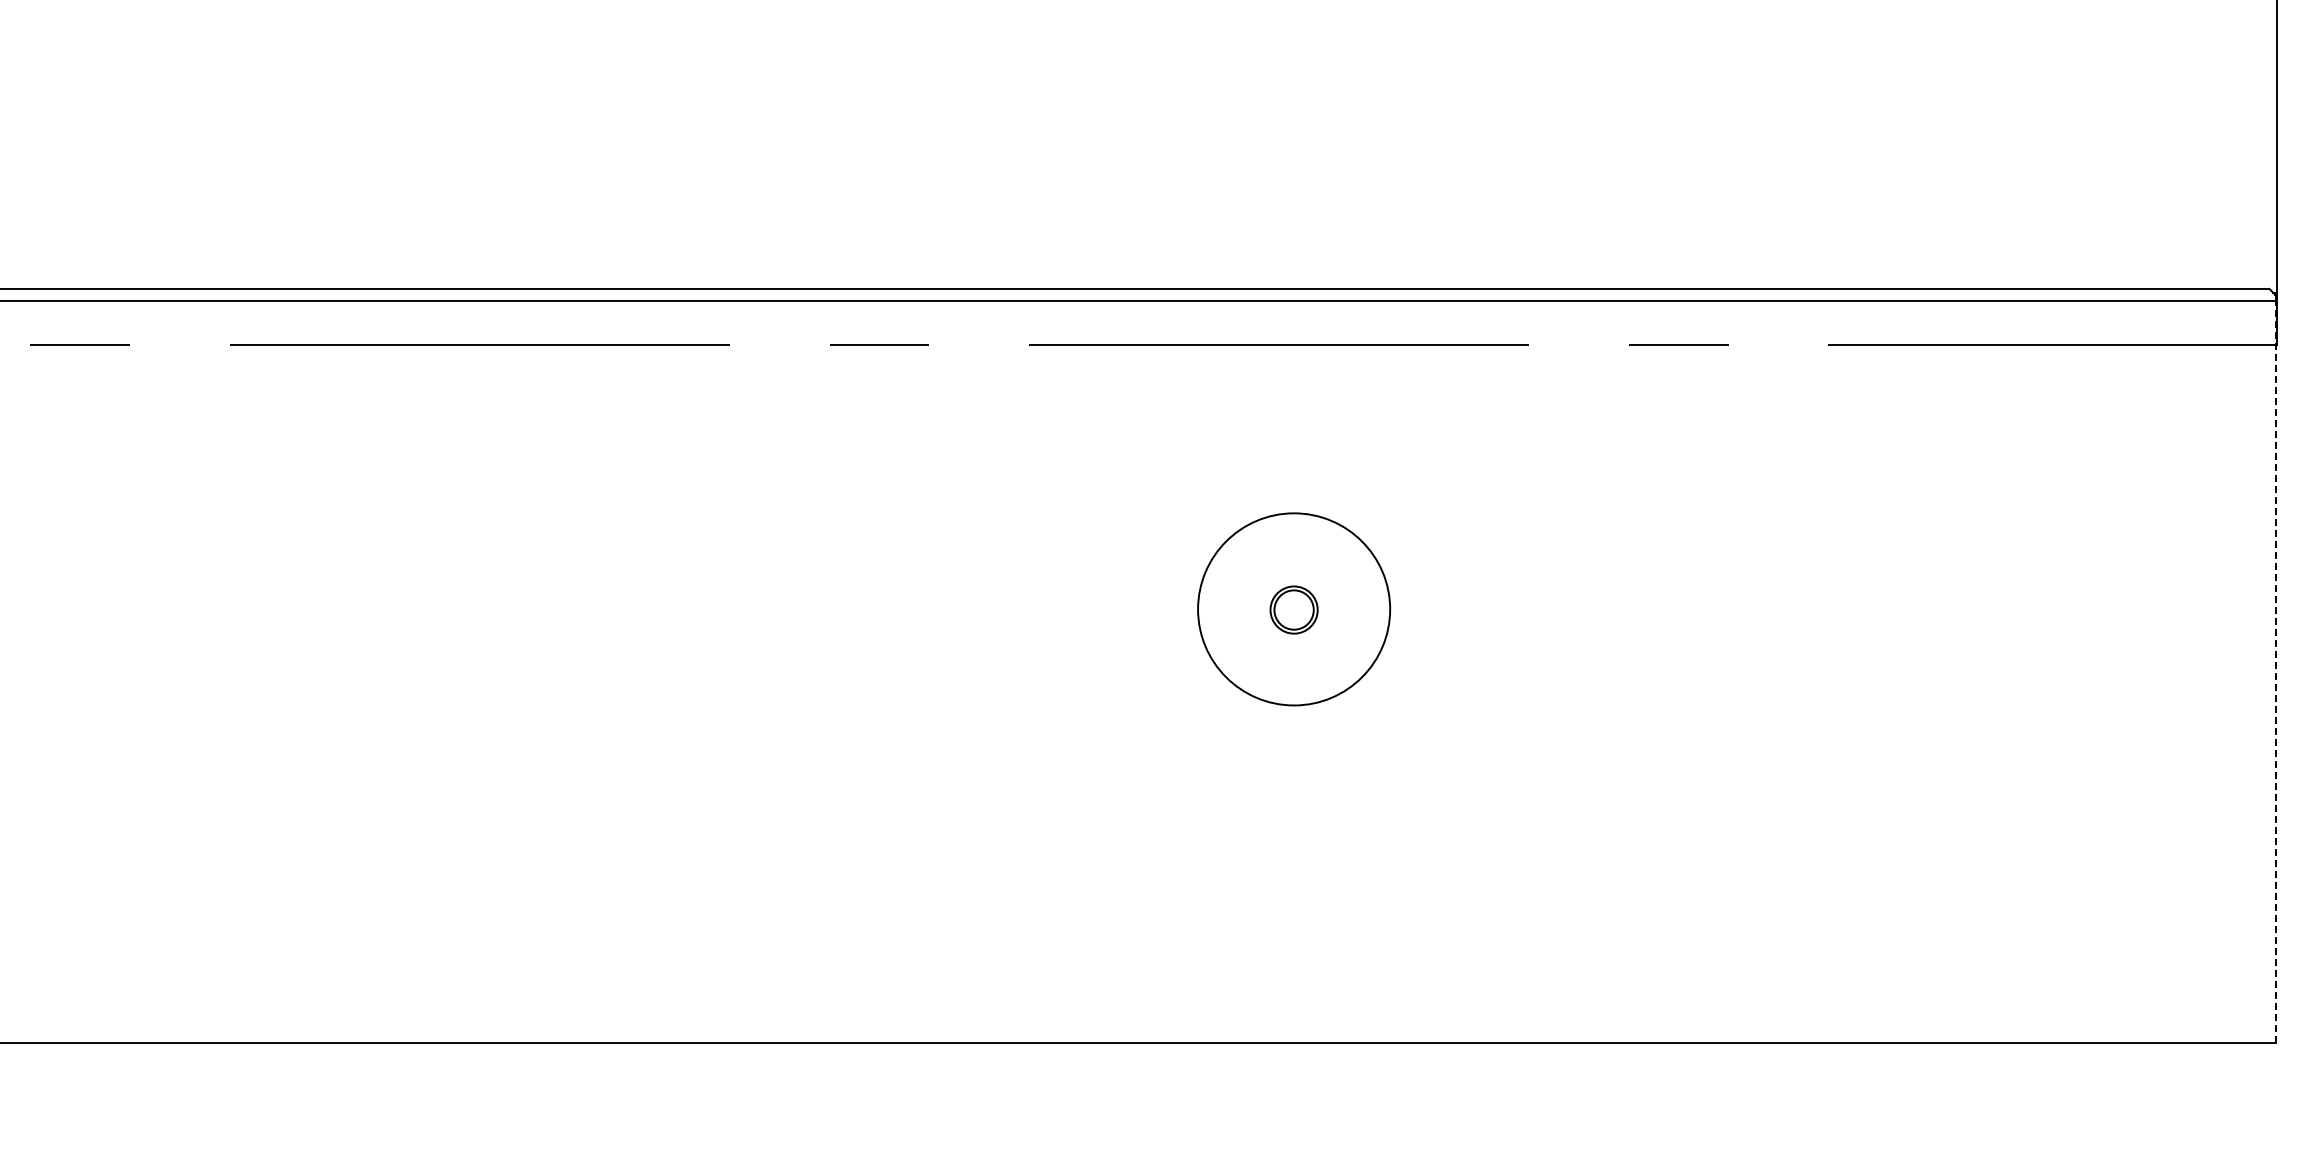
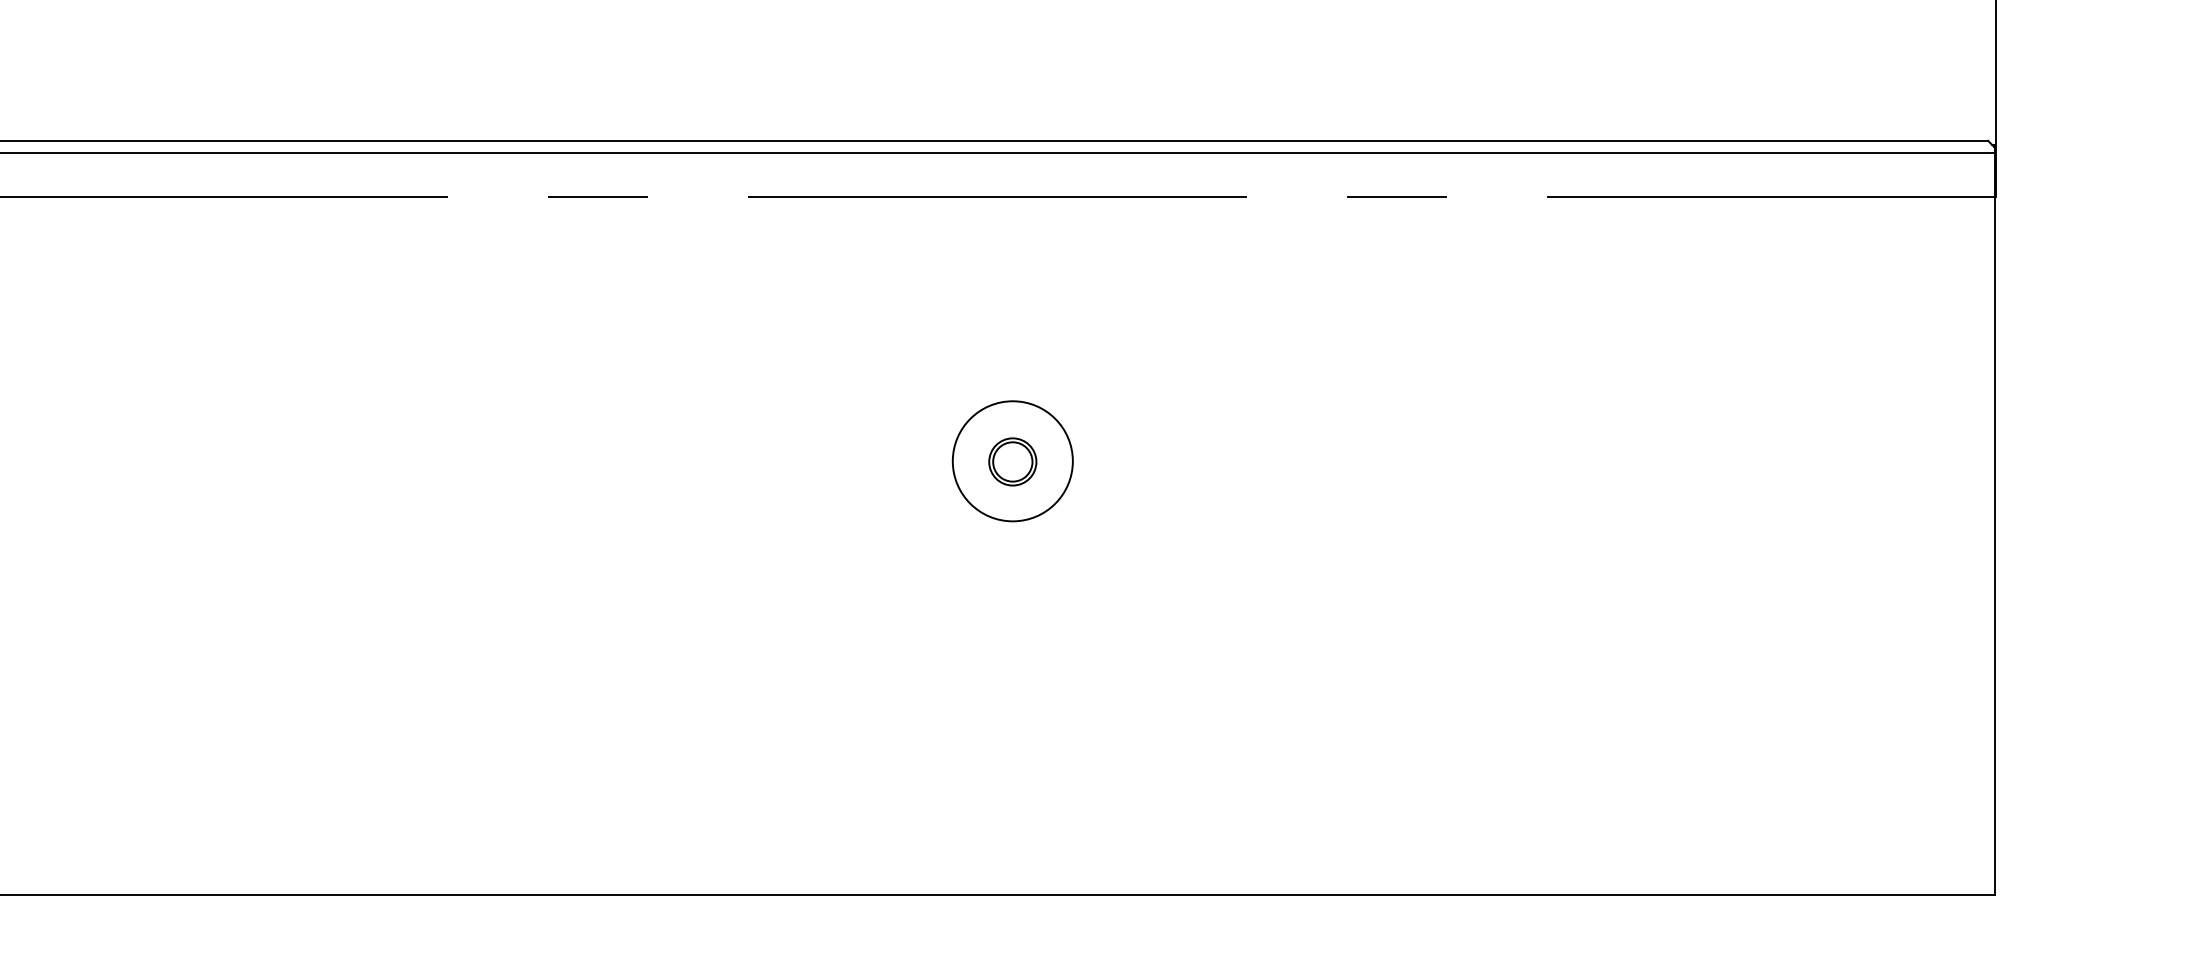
circle: (1294, 609) -> (1013, 461), size x0.62
line: (2275, 672) -> (1994, 524), dashed -> solid

